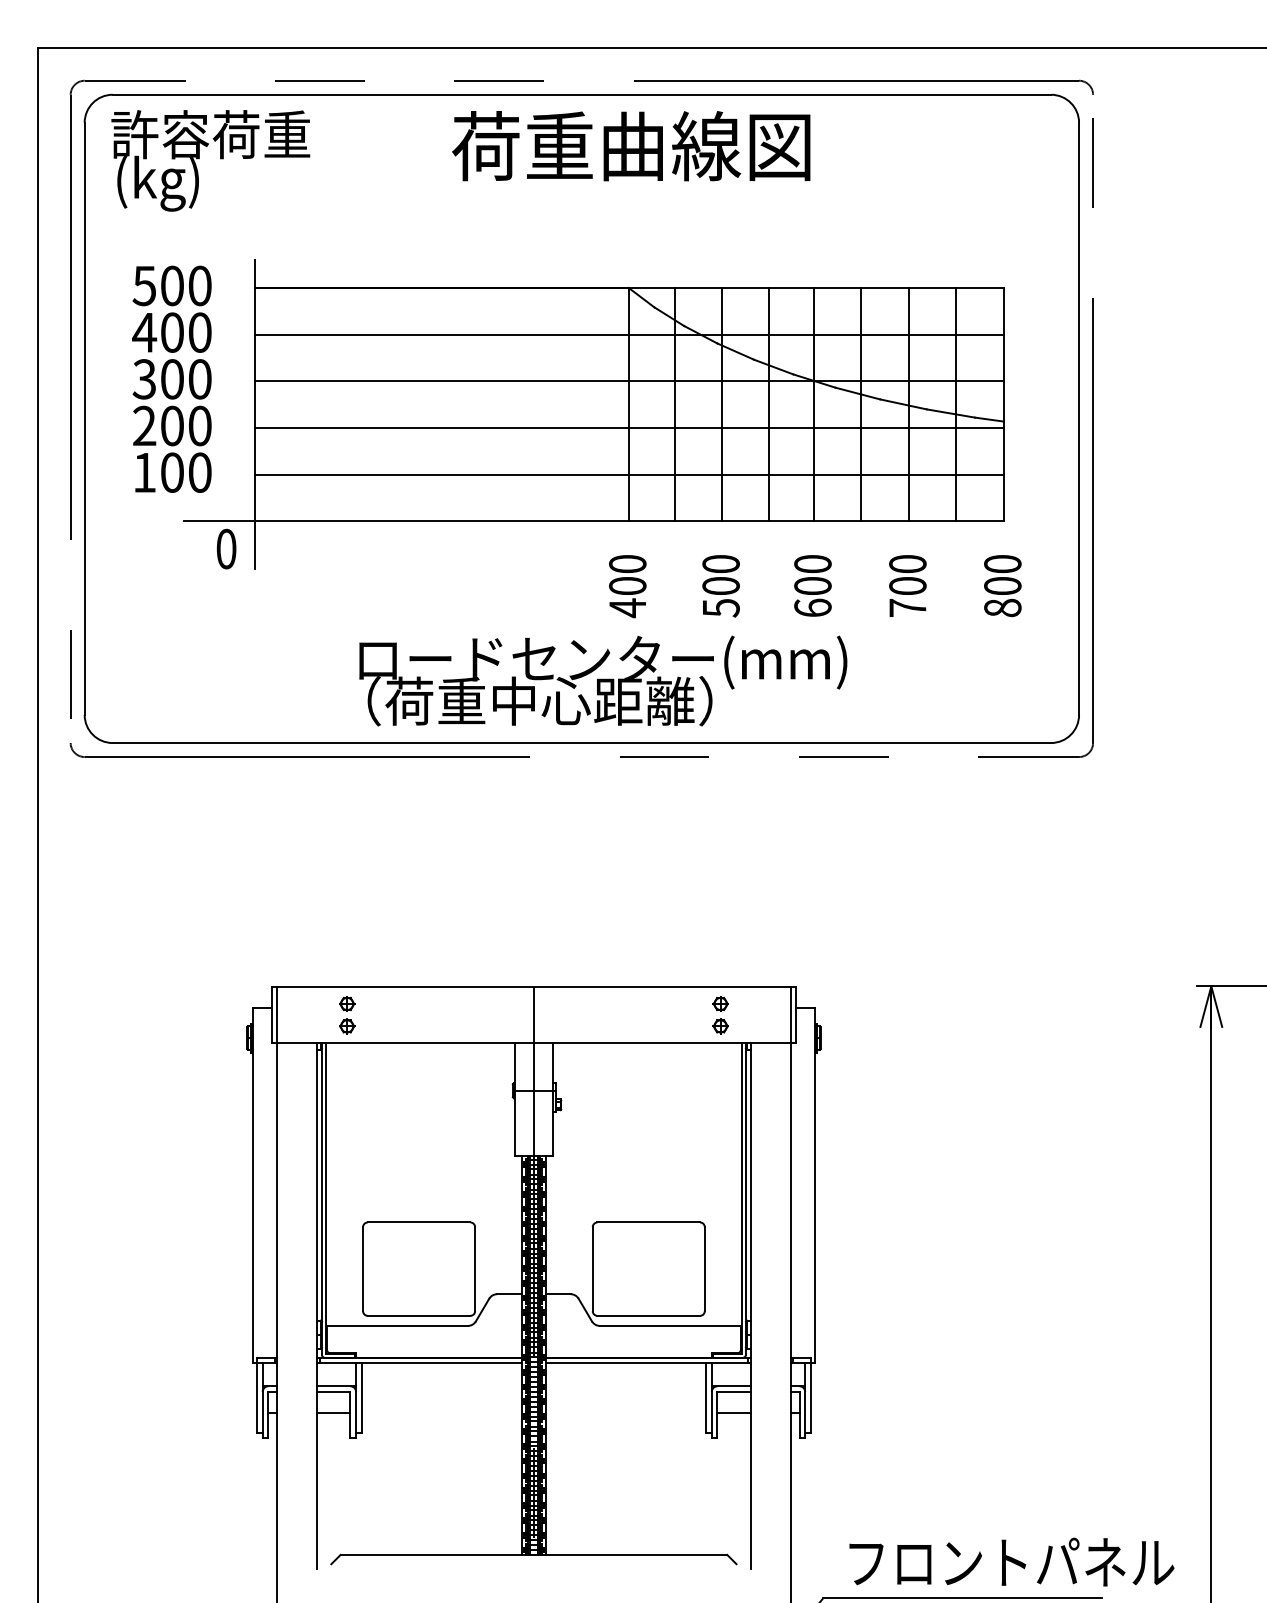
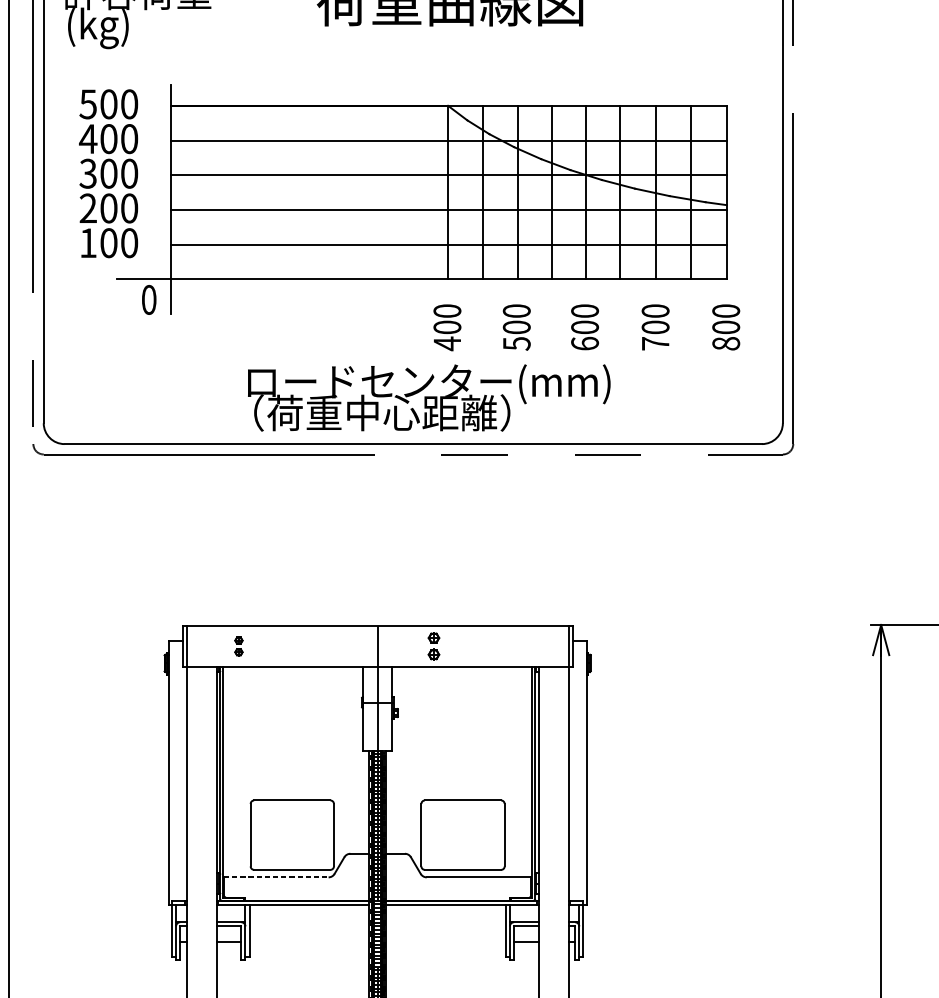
part: (347, 1015) -> (239, 646), size x0.7
part: (720, 1015) -> (433, 646), moved
line: (398, 1325) -> (277, 877), solid -> dashed

